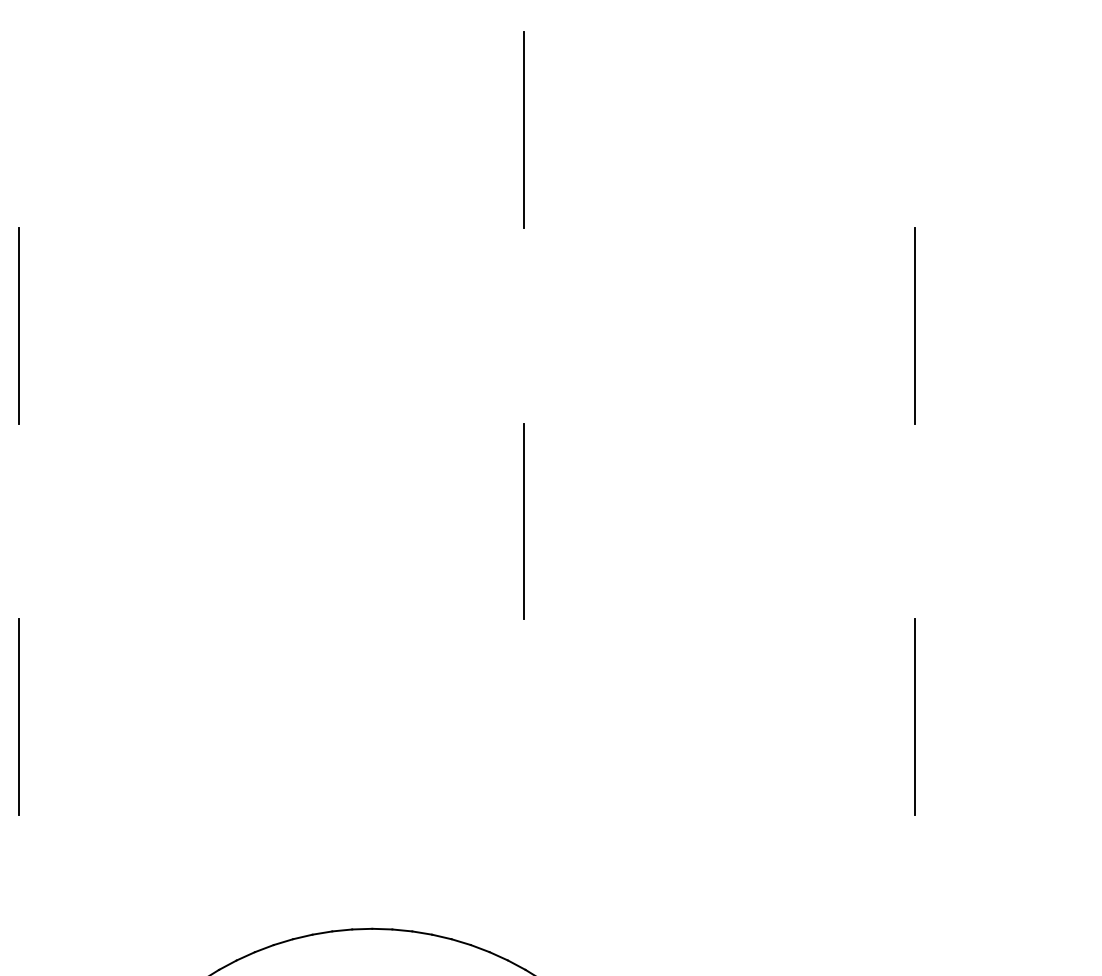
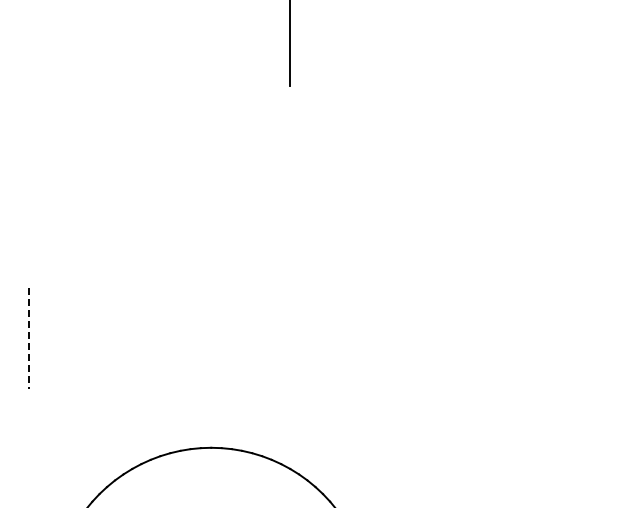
line: (17, 325) -> (28, 136), removed
line: (915, 325) -> (491, 136), removed
line: (524, 520) -> (289, 237), removed
line: (915, 716) -> (491, 338), removed
line: (19, 718) -> (29, 339), solid -> dashed

